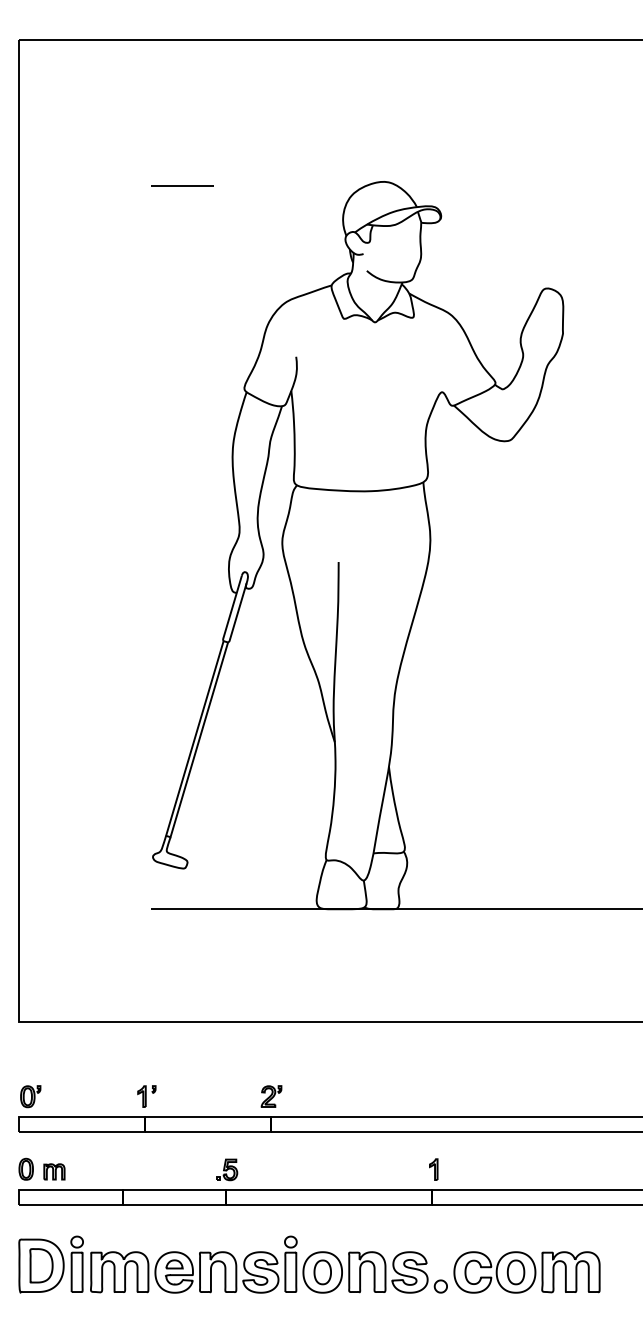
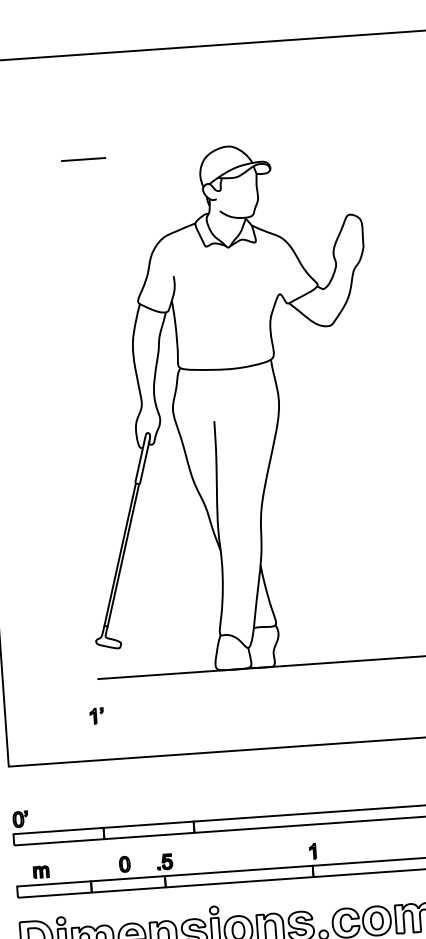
part: (146, 1096) -> (96, 716), moved
part: (271, 1096) -> (192, 807), removed
part: (25, 1168) -> (124, 863), moved

